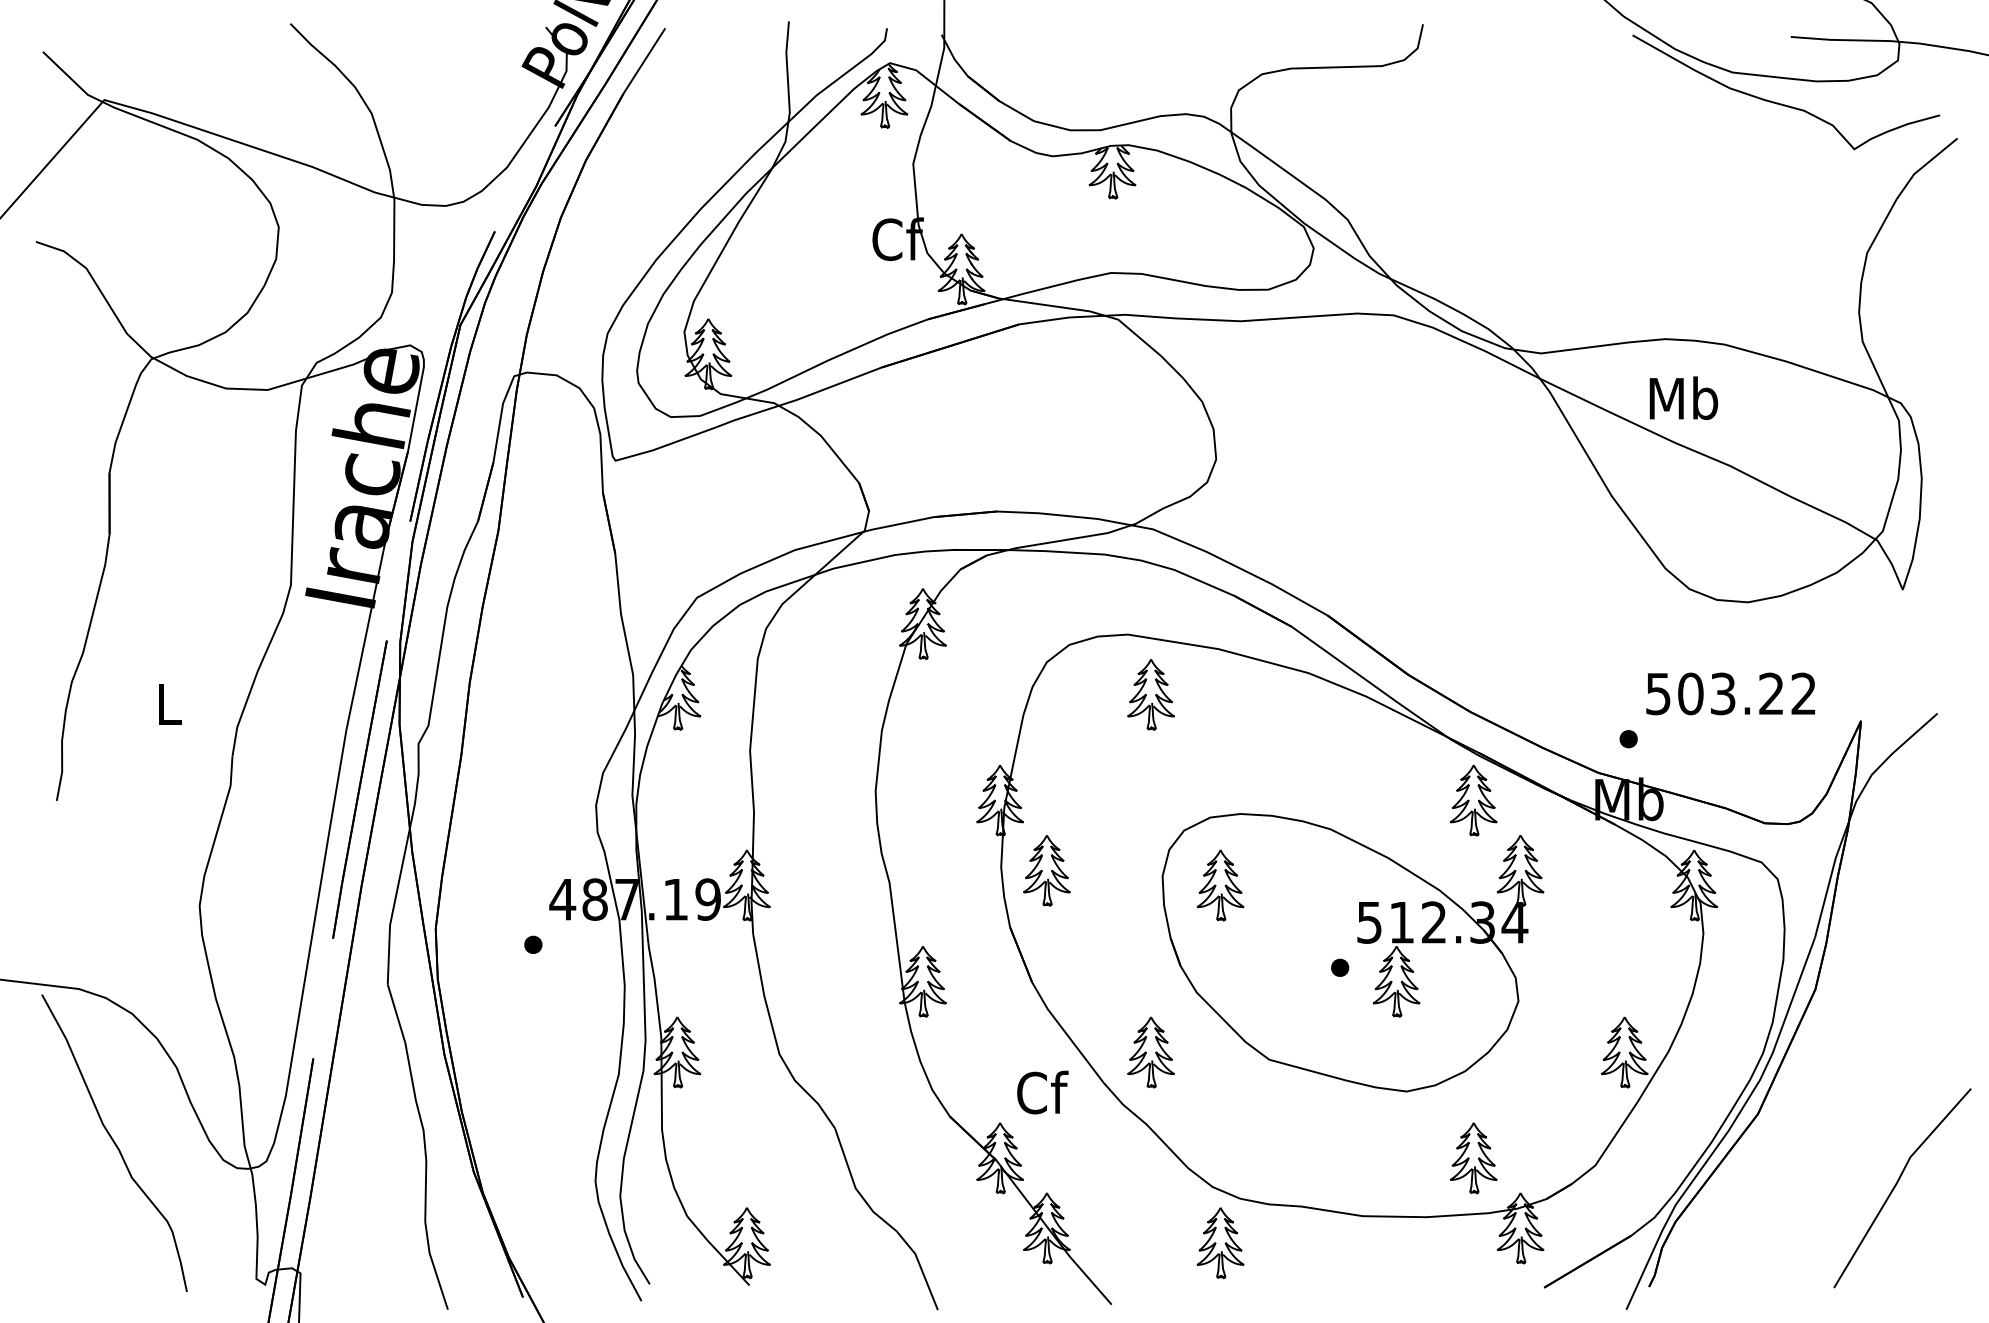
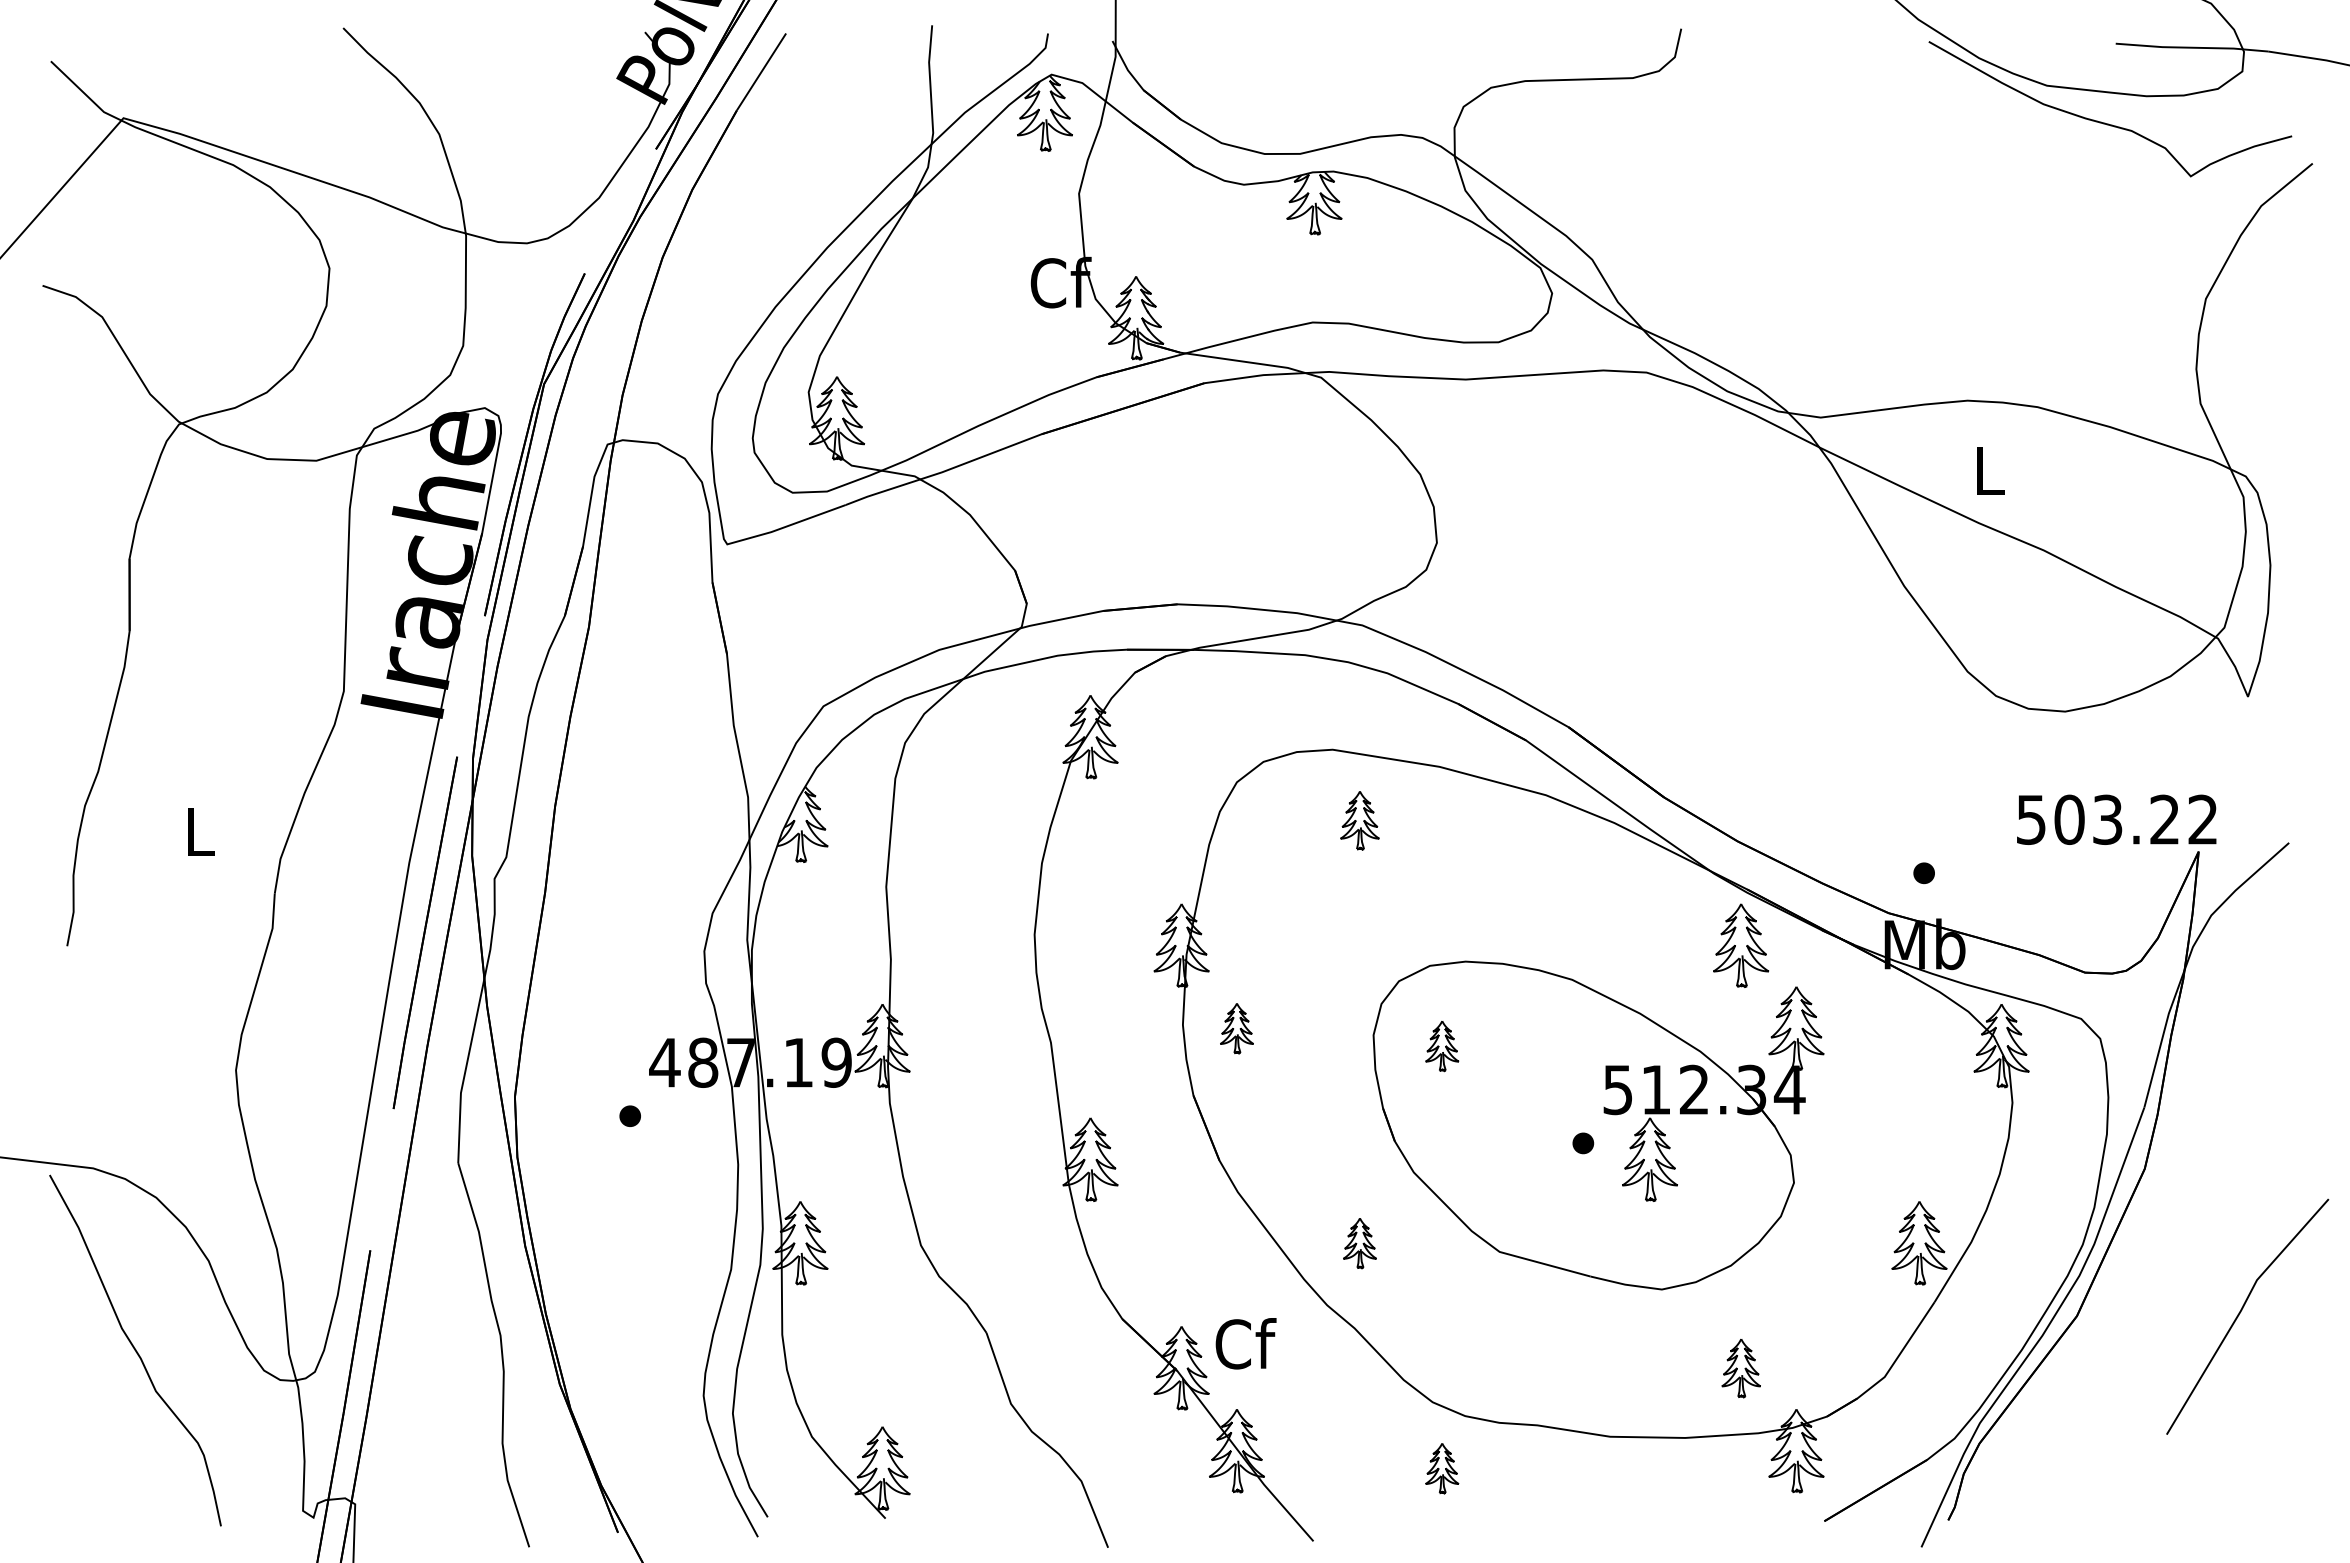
text: (1683, 398) -> (1989, 470), Mb -> L
text: (1730, 693) -> (2116, 819), moved
part: (1150, 694) -> (1359, 820), size x0.7
part: (1046, 870) -> (1236, 1028), size x0.6
part: (1220, 885) -> (1442, 1046), size x0.6
part: (1150, 1052) -> (1359, 1243), size x0.6
text: (1042, 1092) -> (1245, 1343), moved
part: (1474, 1158) -> (1741, 1368), size x0.7
line: (1897, 1184) -> (2241, 1312), moved
part: (1220, 1243) -> (1442, 1468), size x0.6

